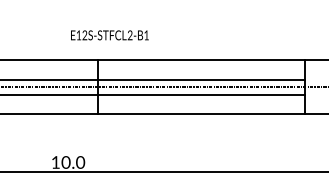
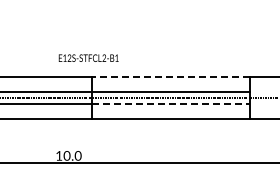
text: (109, 34) -> (88, 57), moved
line: (200, 60) -> (170, 77), solid -> dashed
line: (201, 94) -> (171, 103), solid -> dashed

